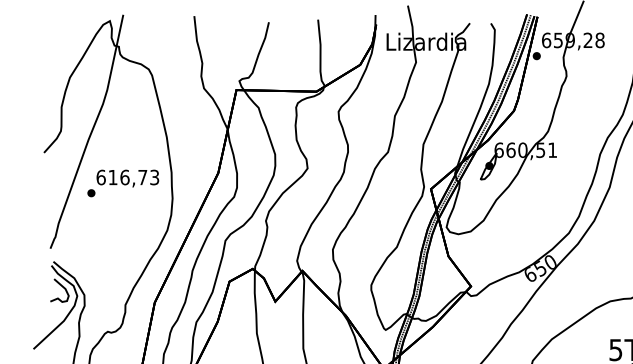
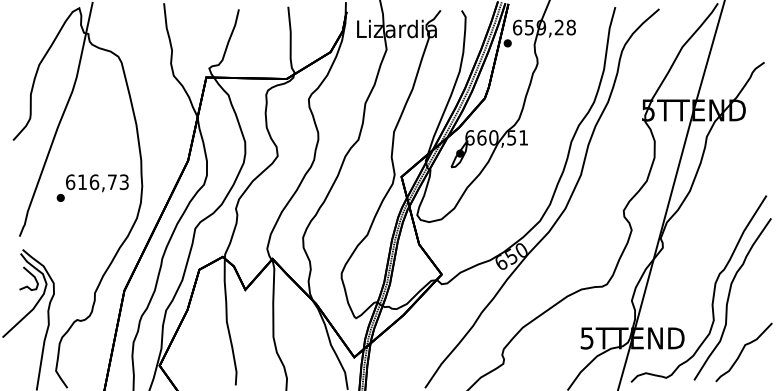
text: (123, 182) -> (92, 187), moved

